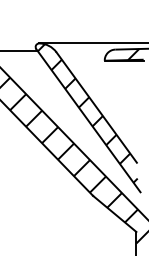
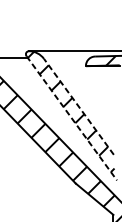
line: (96, 107) -> (78, 106), solid -> dashed
line: (88, 121) -> (71, 118), solid -> dashed

